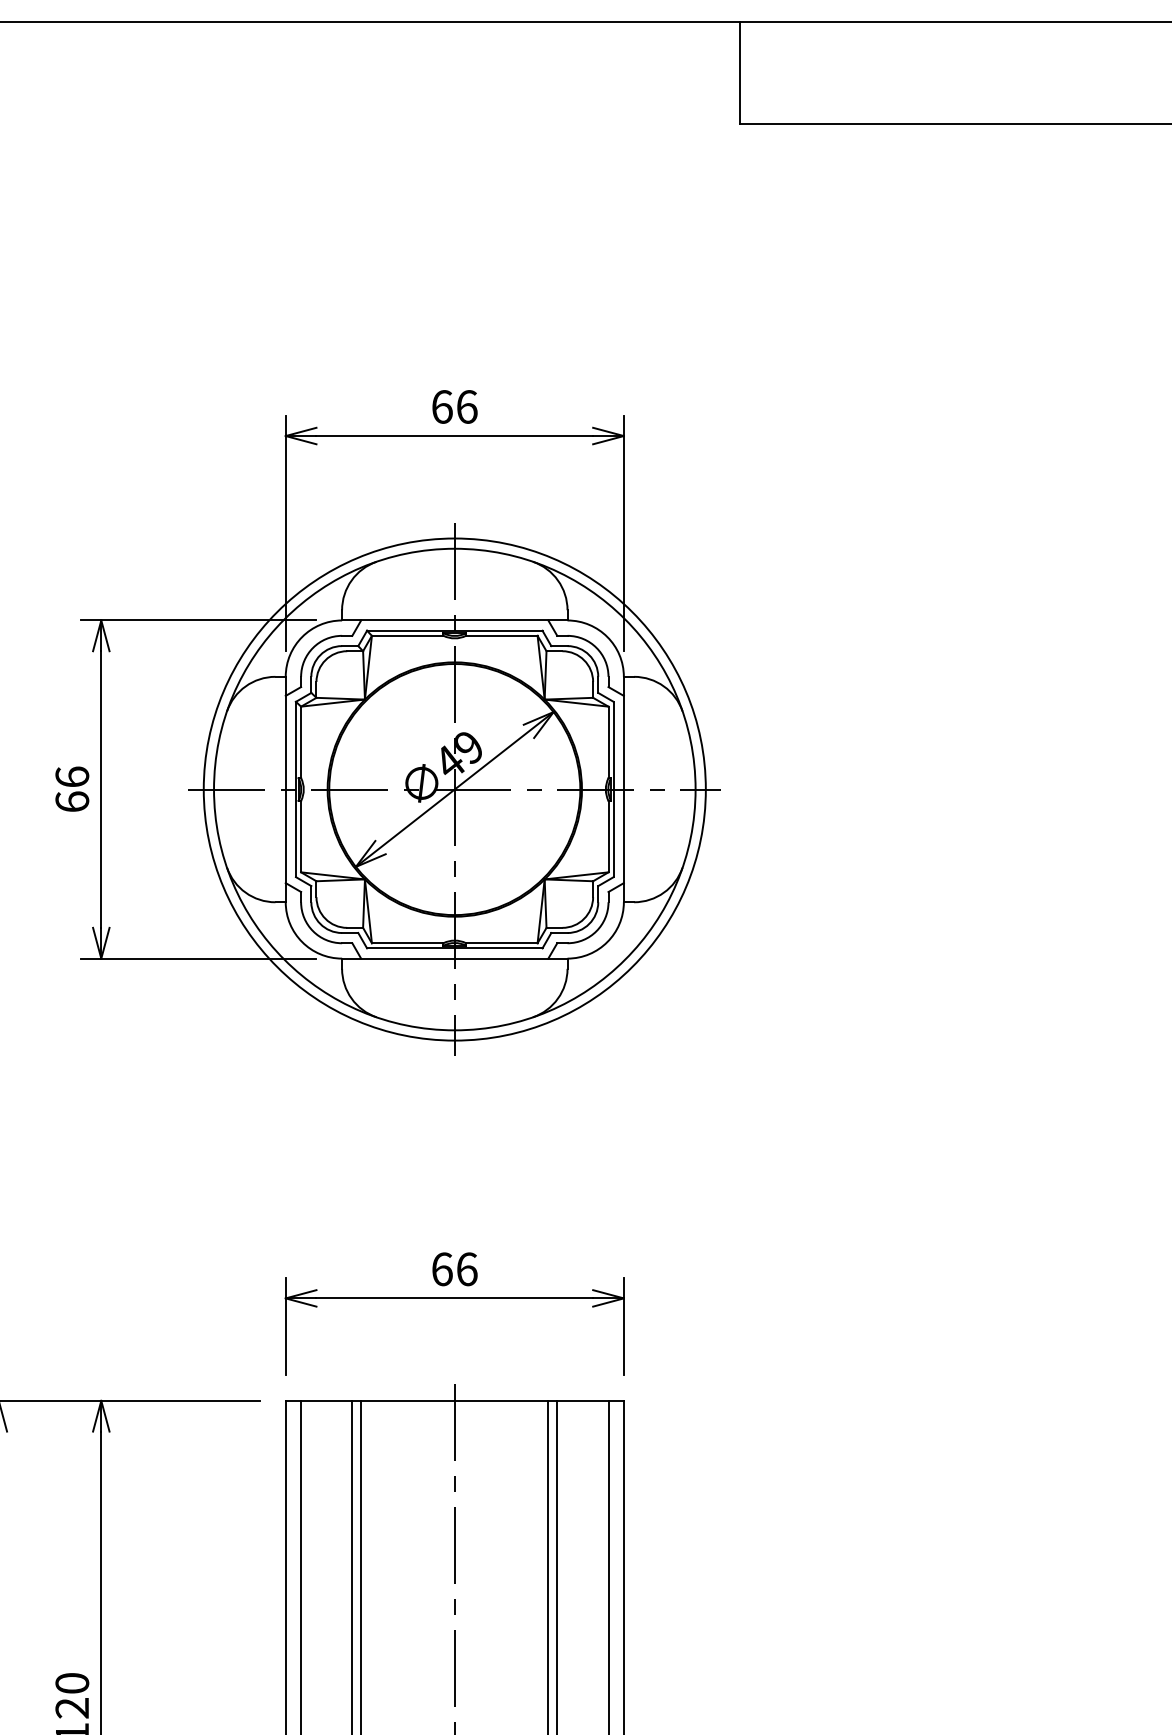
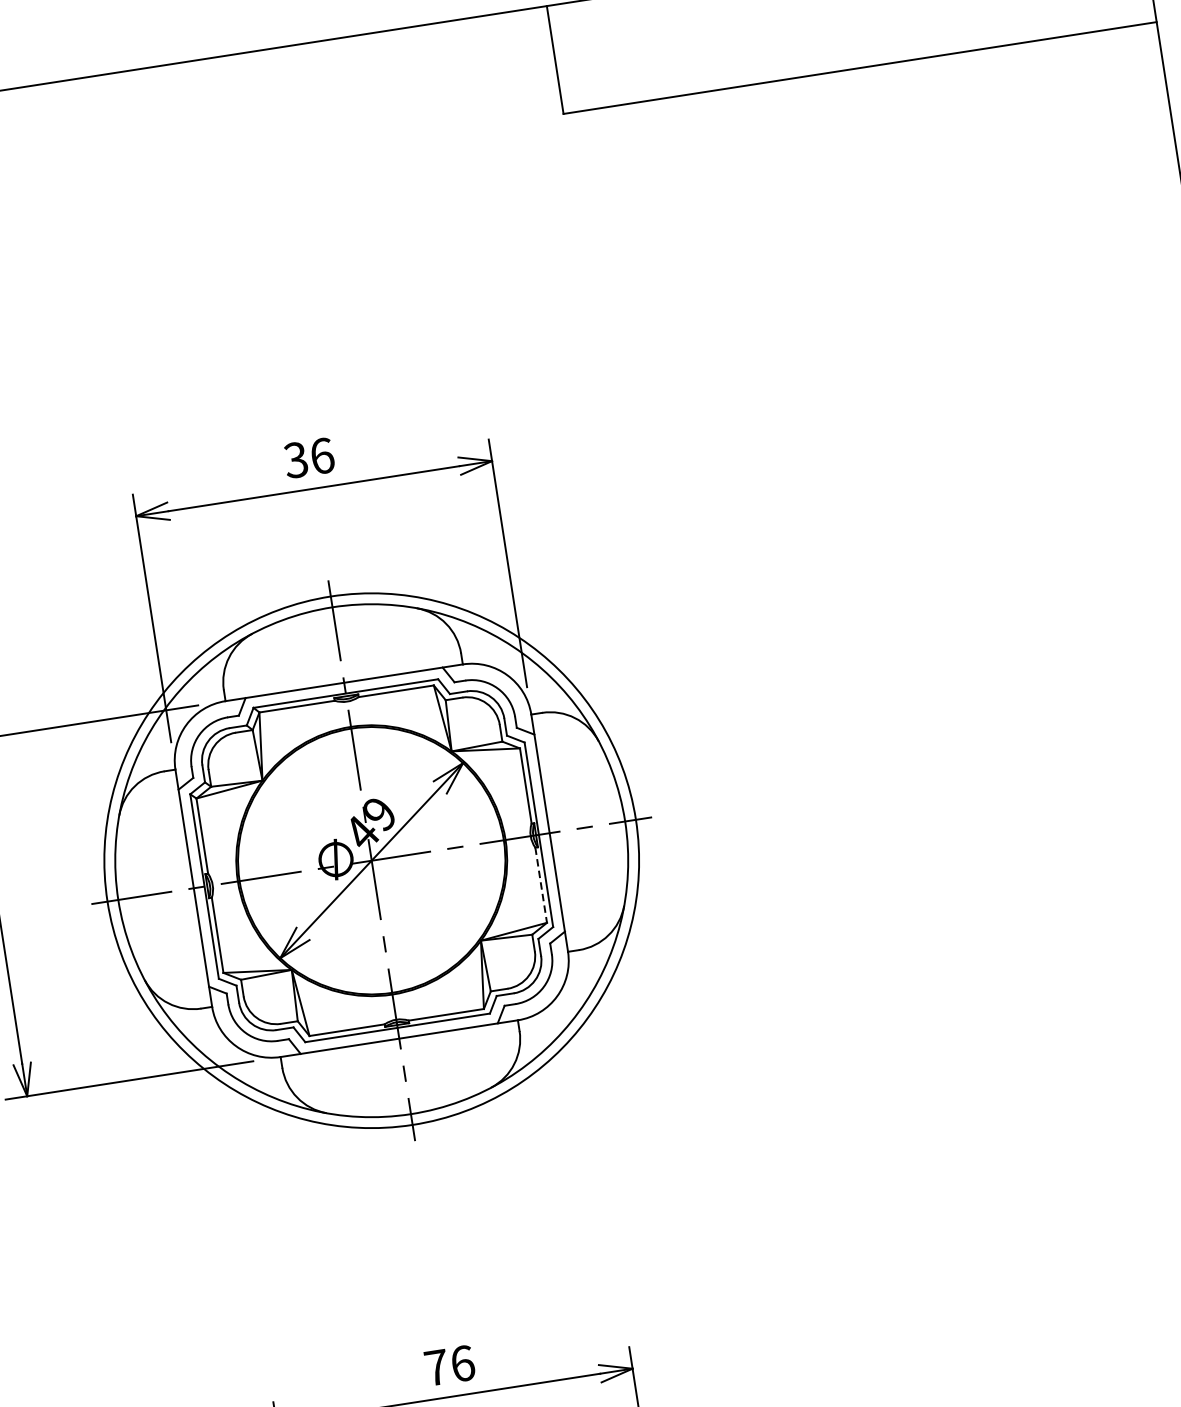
text: (441, 406) -> (295, 459), 66 -> 36
line: (608, 836) -> (541, 885), solid -> dashed
text: (442, 1269) -> (436, 1367), 66 -> 76

